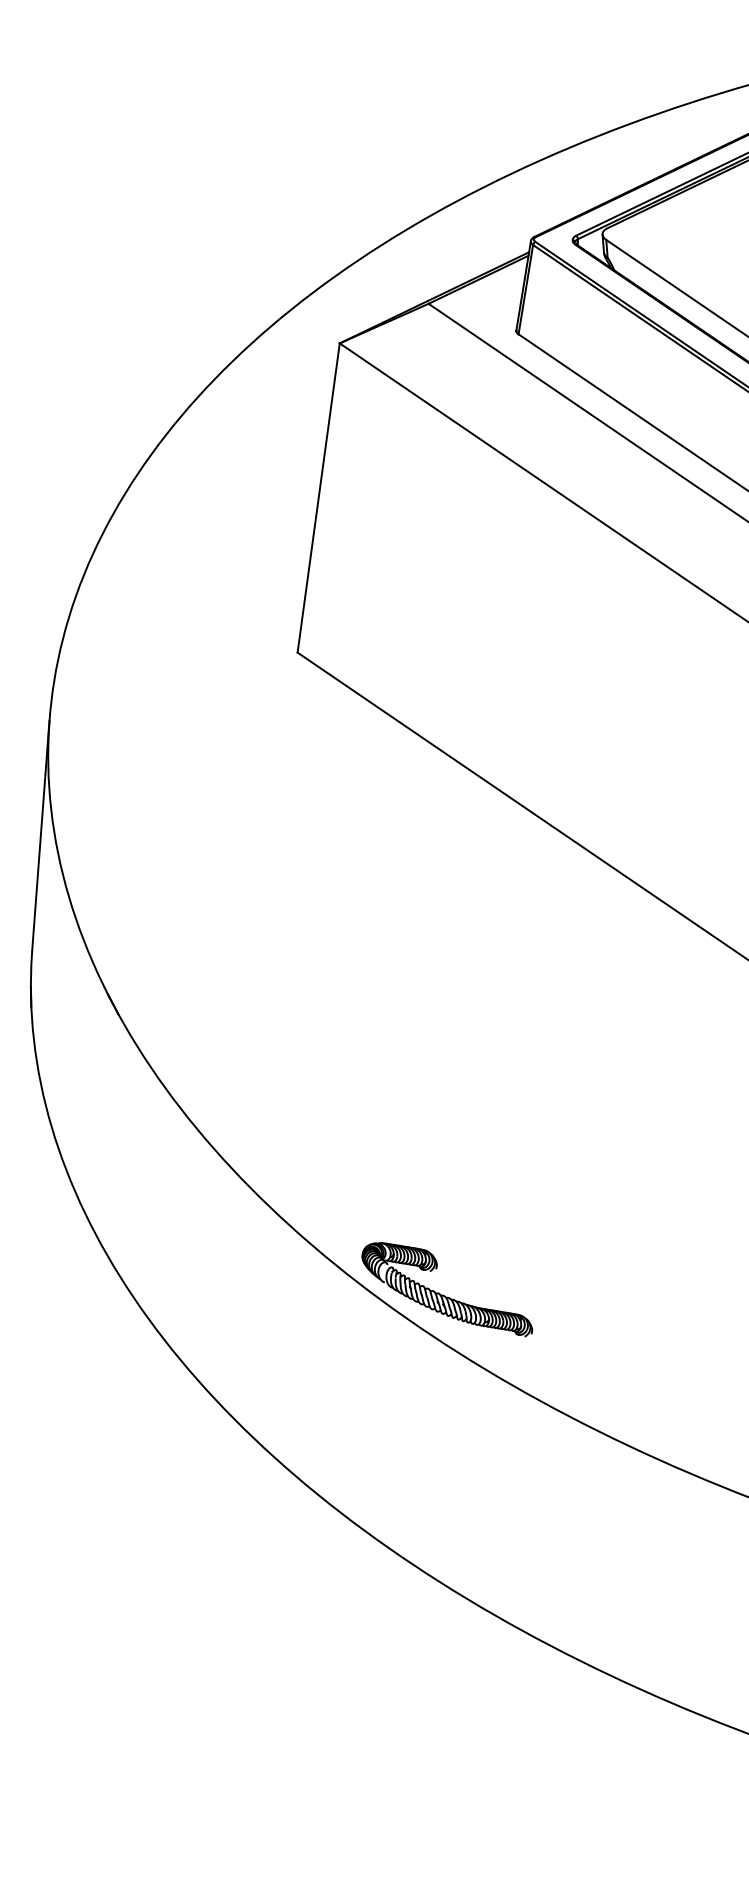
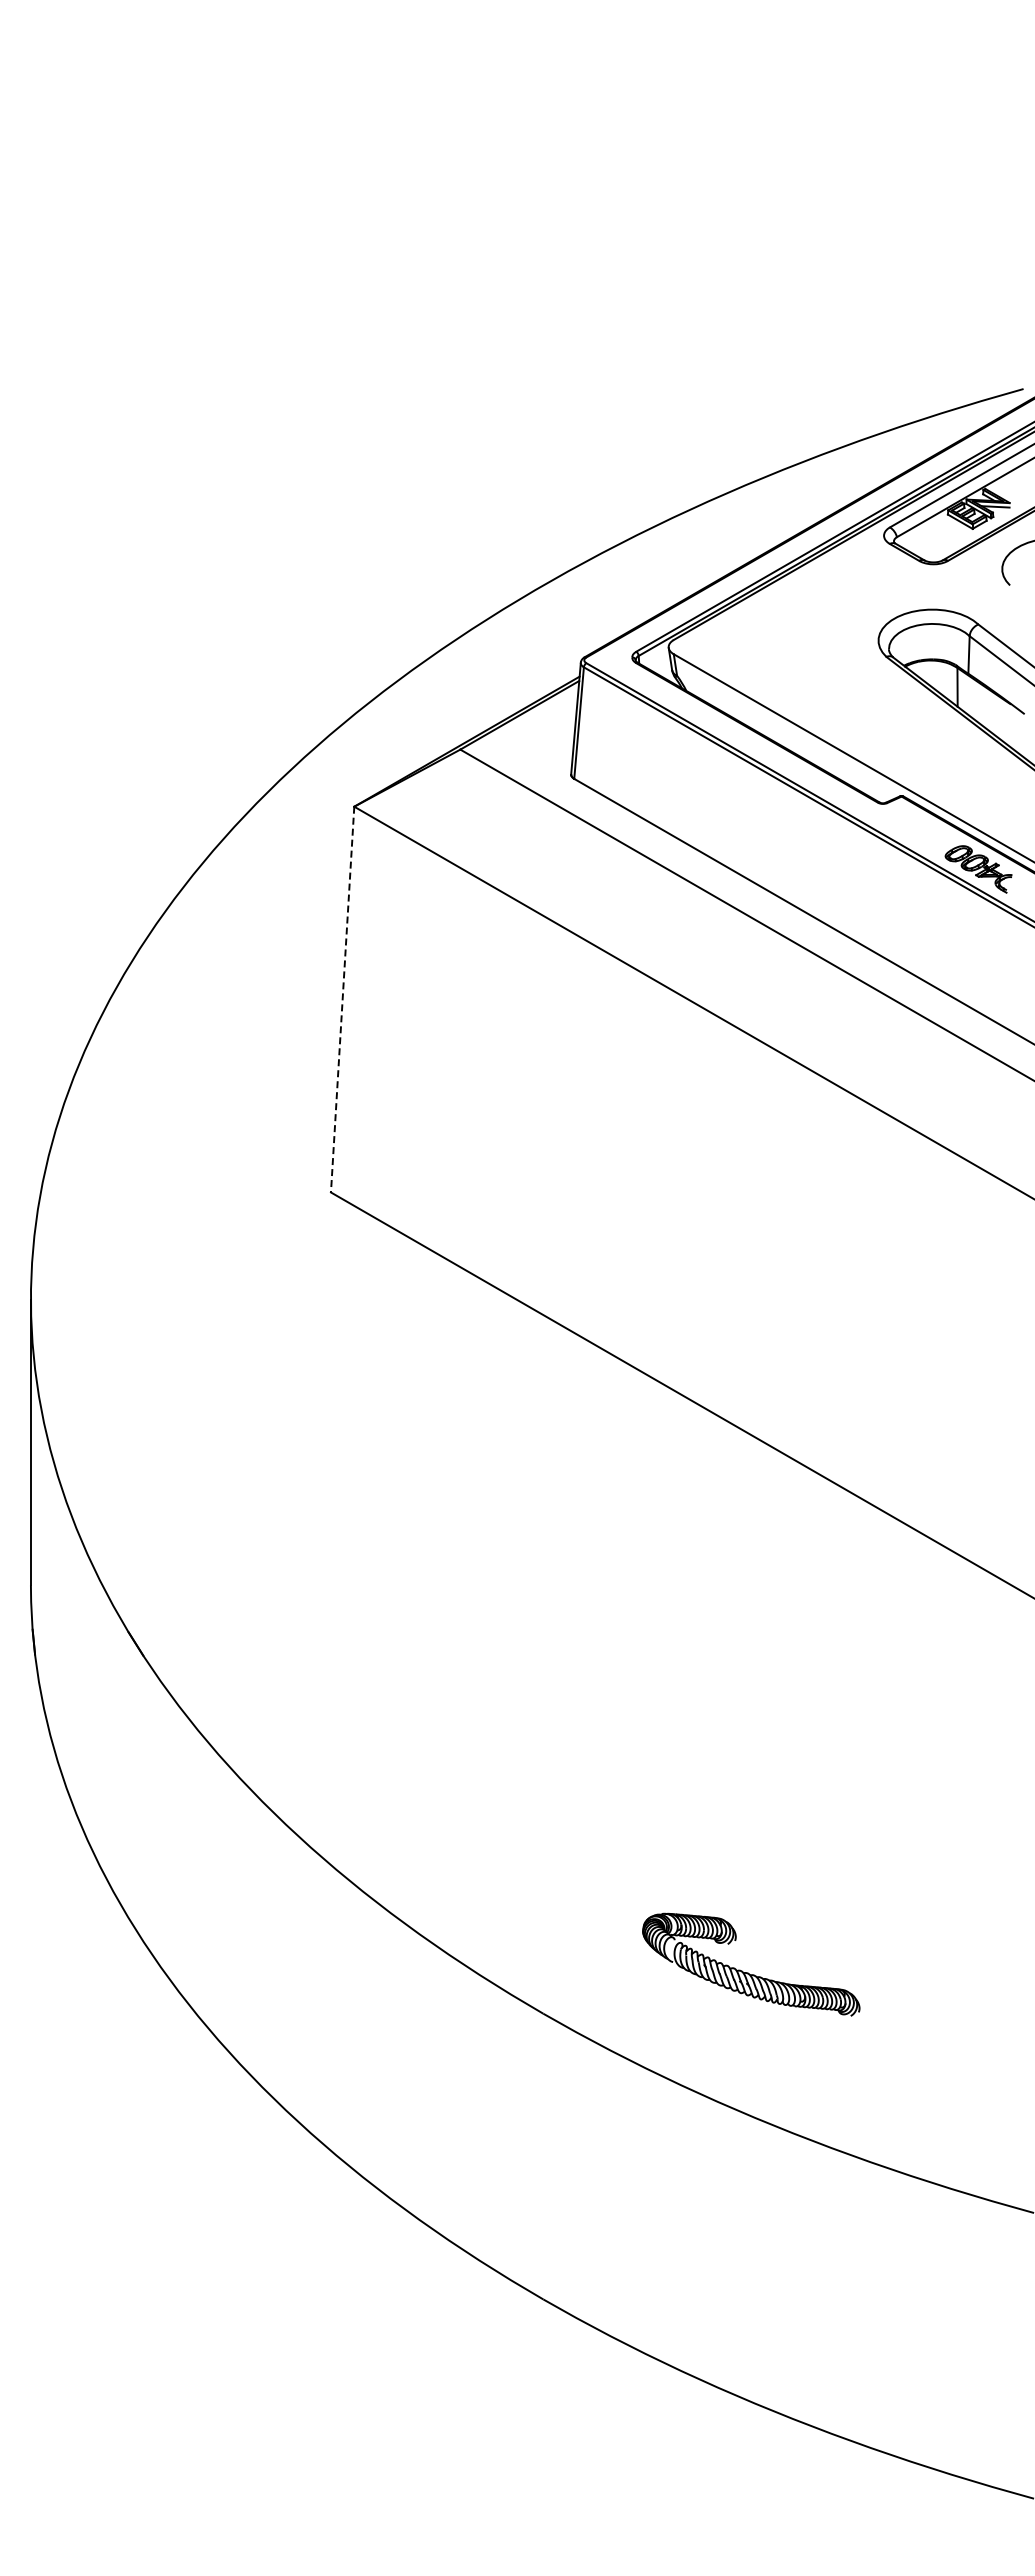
line: (318, 498) -> (342, 1000), solid -> dashed
part: (444, 1295) -> (748, 1972), moved

